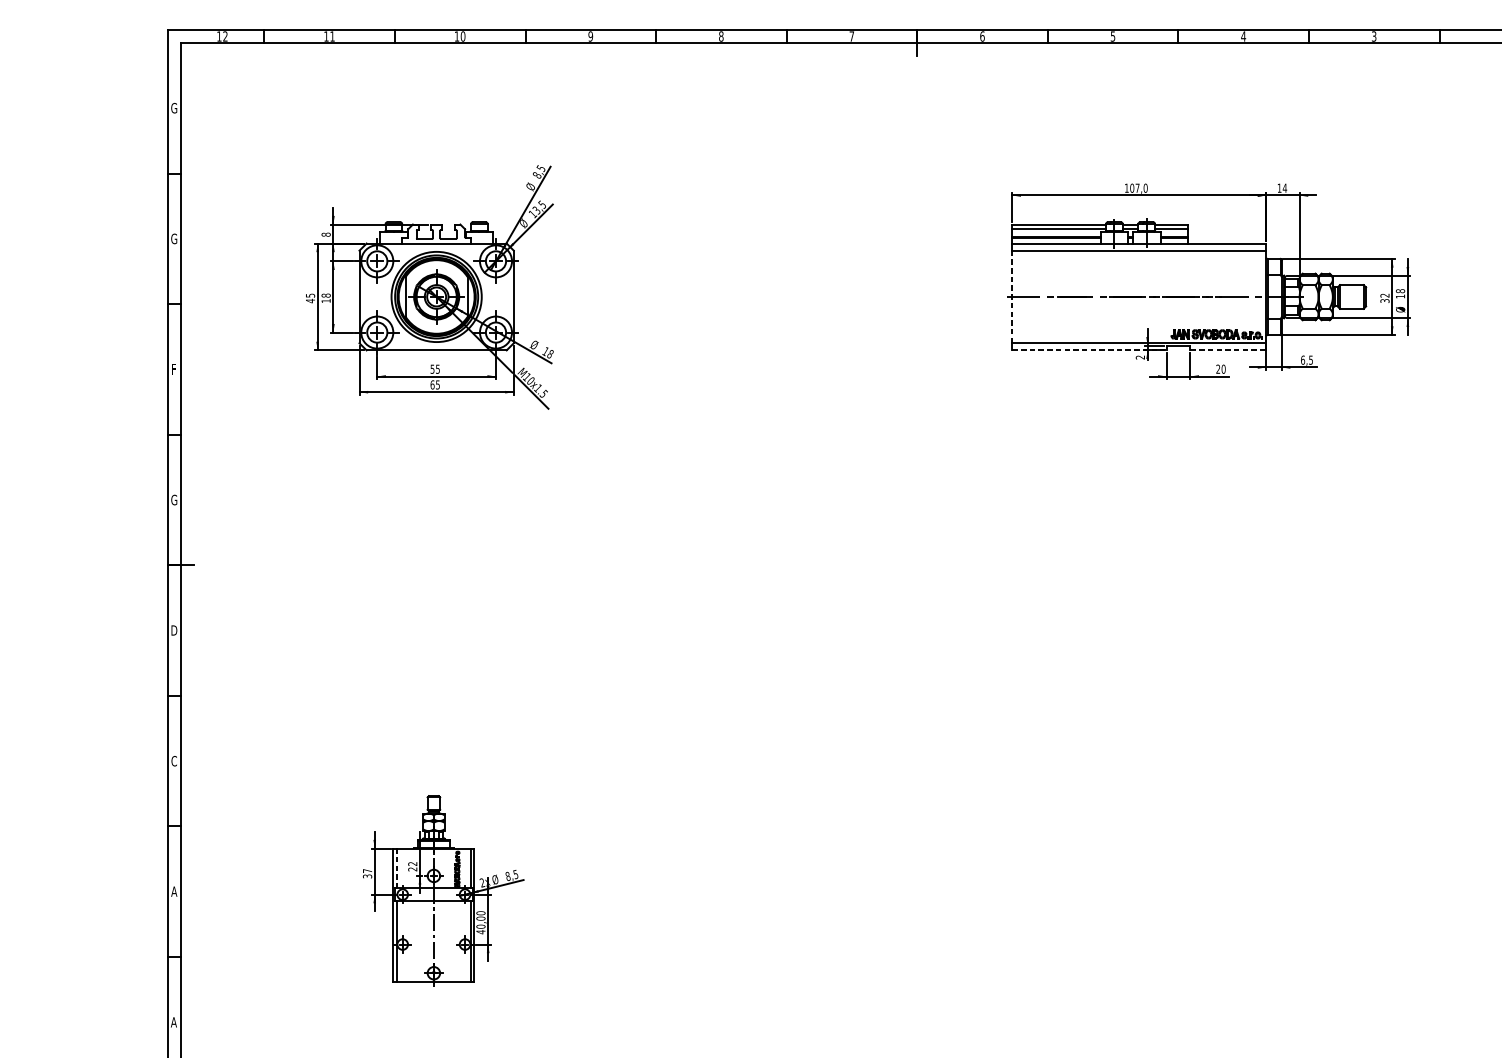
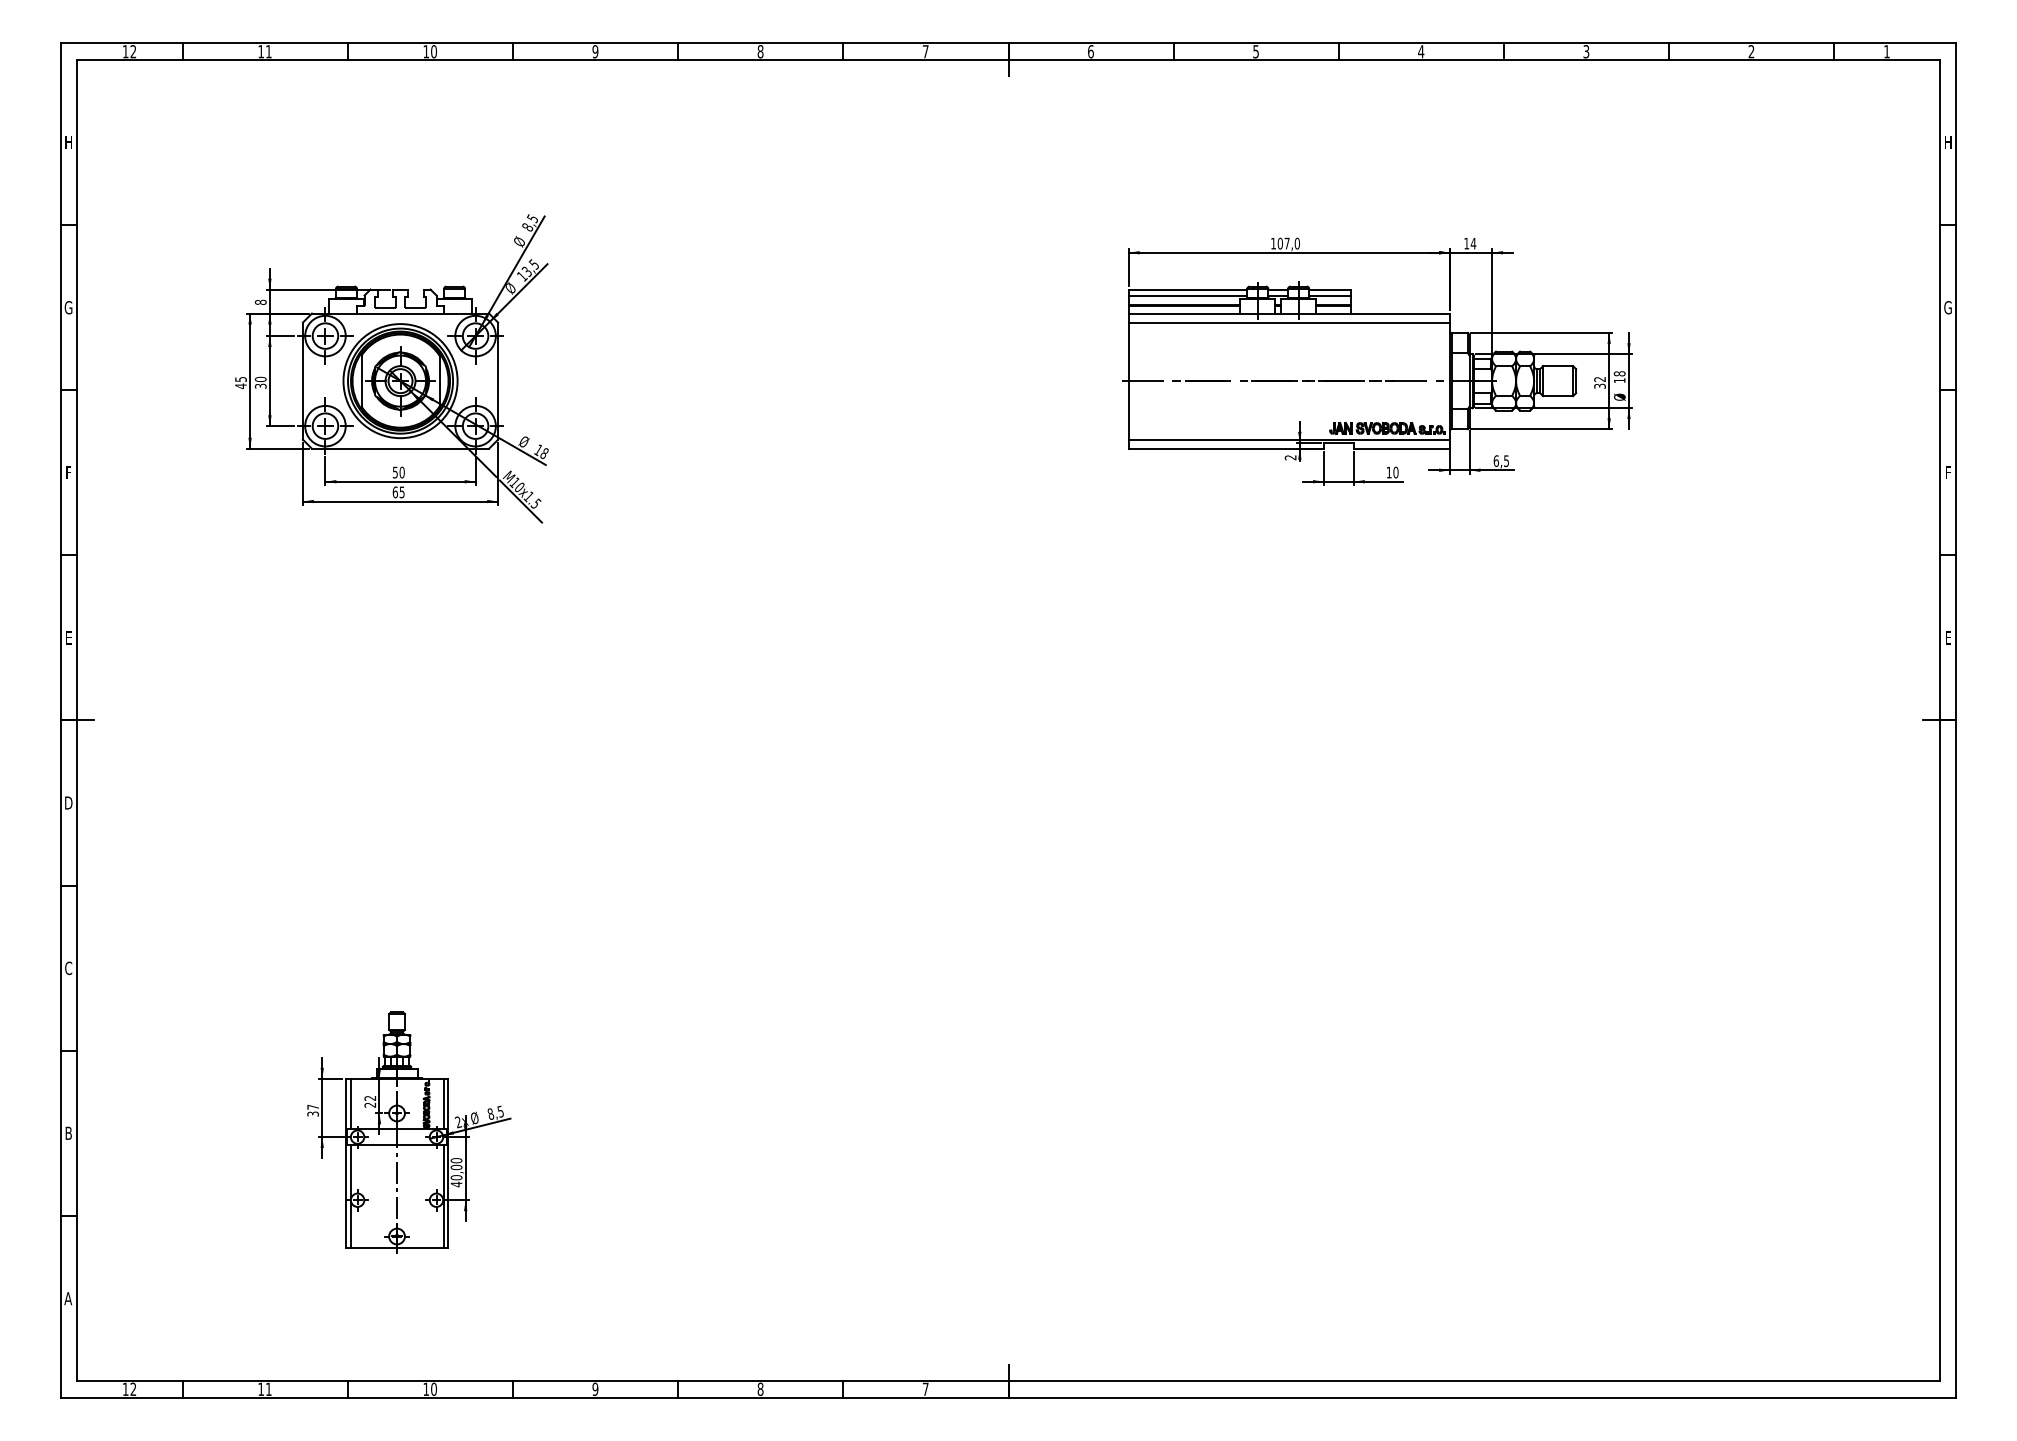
text: (174, 108) -> (68, 142), G -> H
line: (1012, 297) -> (1128, 381), dashed -> solid
text: (325, 298) -> (260, 382), 18 -> 30
line: (1089, 350) -> (1226, 448), dashed -> solid
line: (1228, 350) -> (1402, 448), dashed -> solid
text: (437, 369) -> (401, 472), 55 -> 50
text: (1217, 369) -> (1388, 472), 20 -> 10
text: (174, 499) -> (68, 637), G -> E
line: (397, 868) -> (350, 1103), dashed -> solid
text: (174, 890) -> (68, 1132), A -> B

